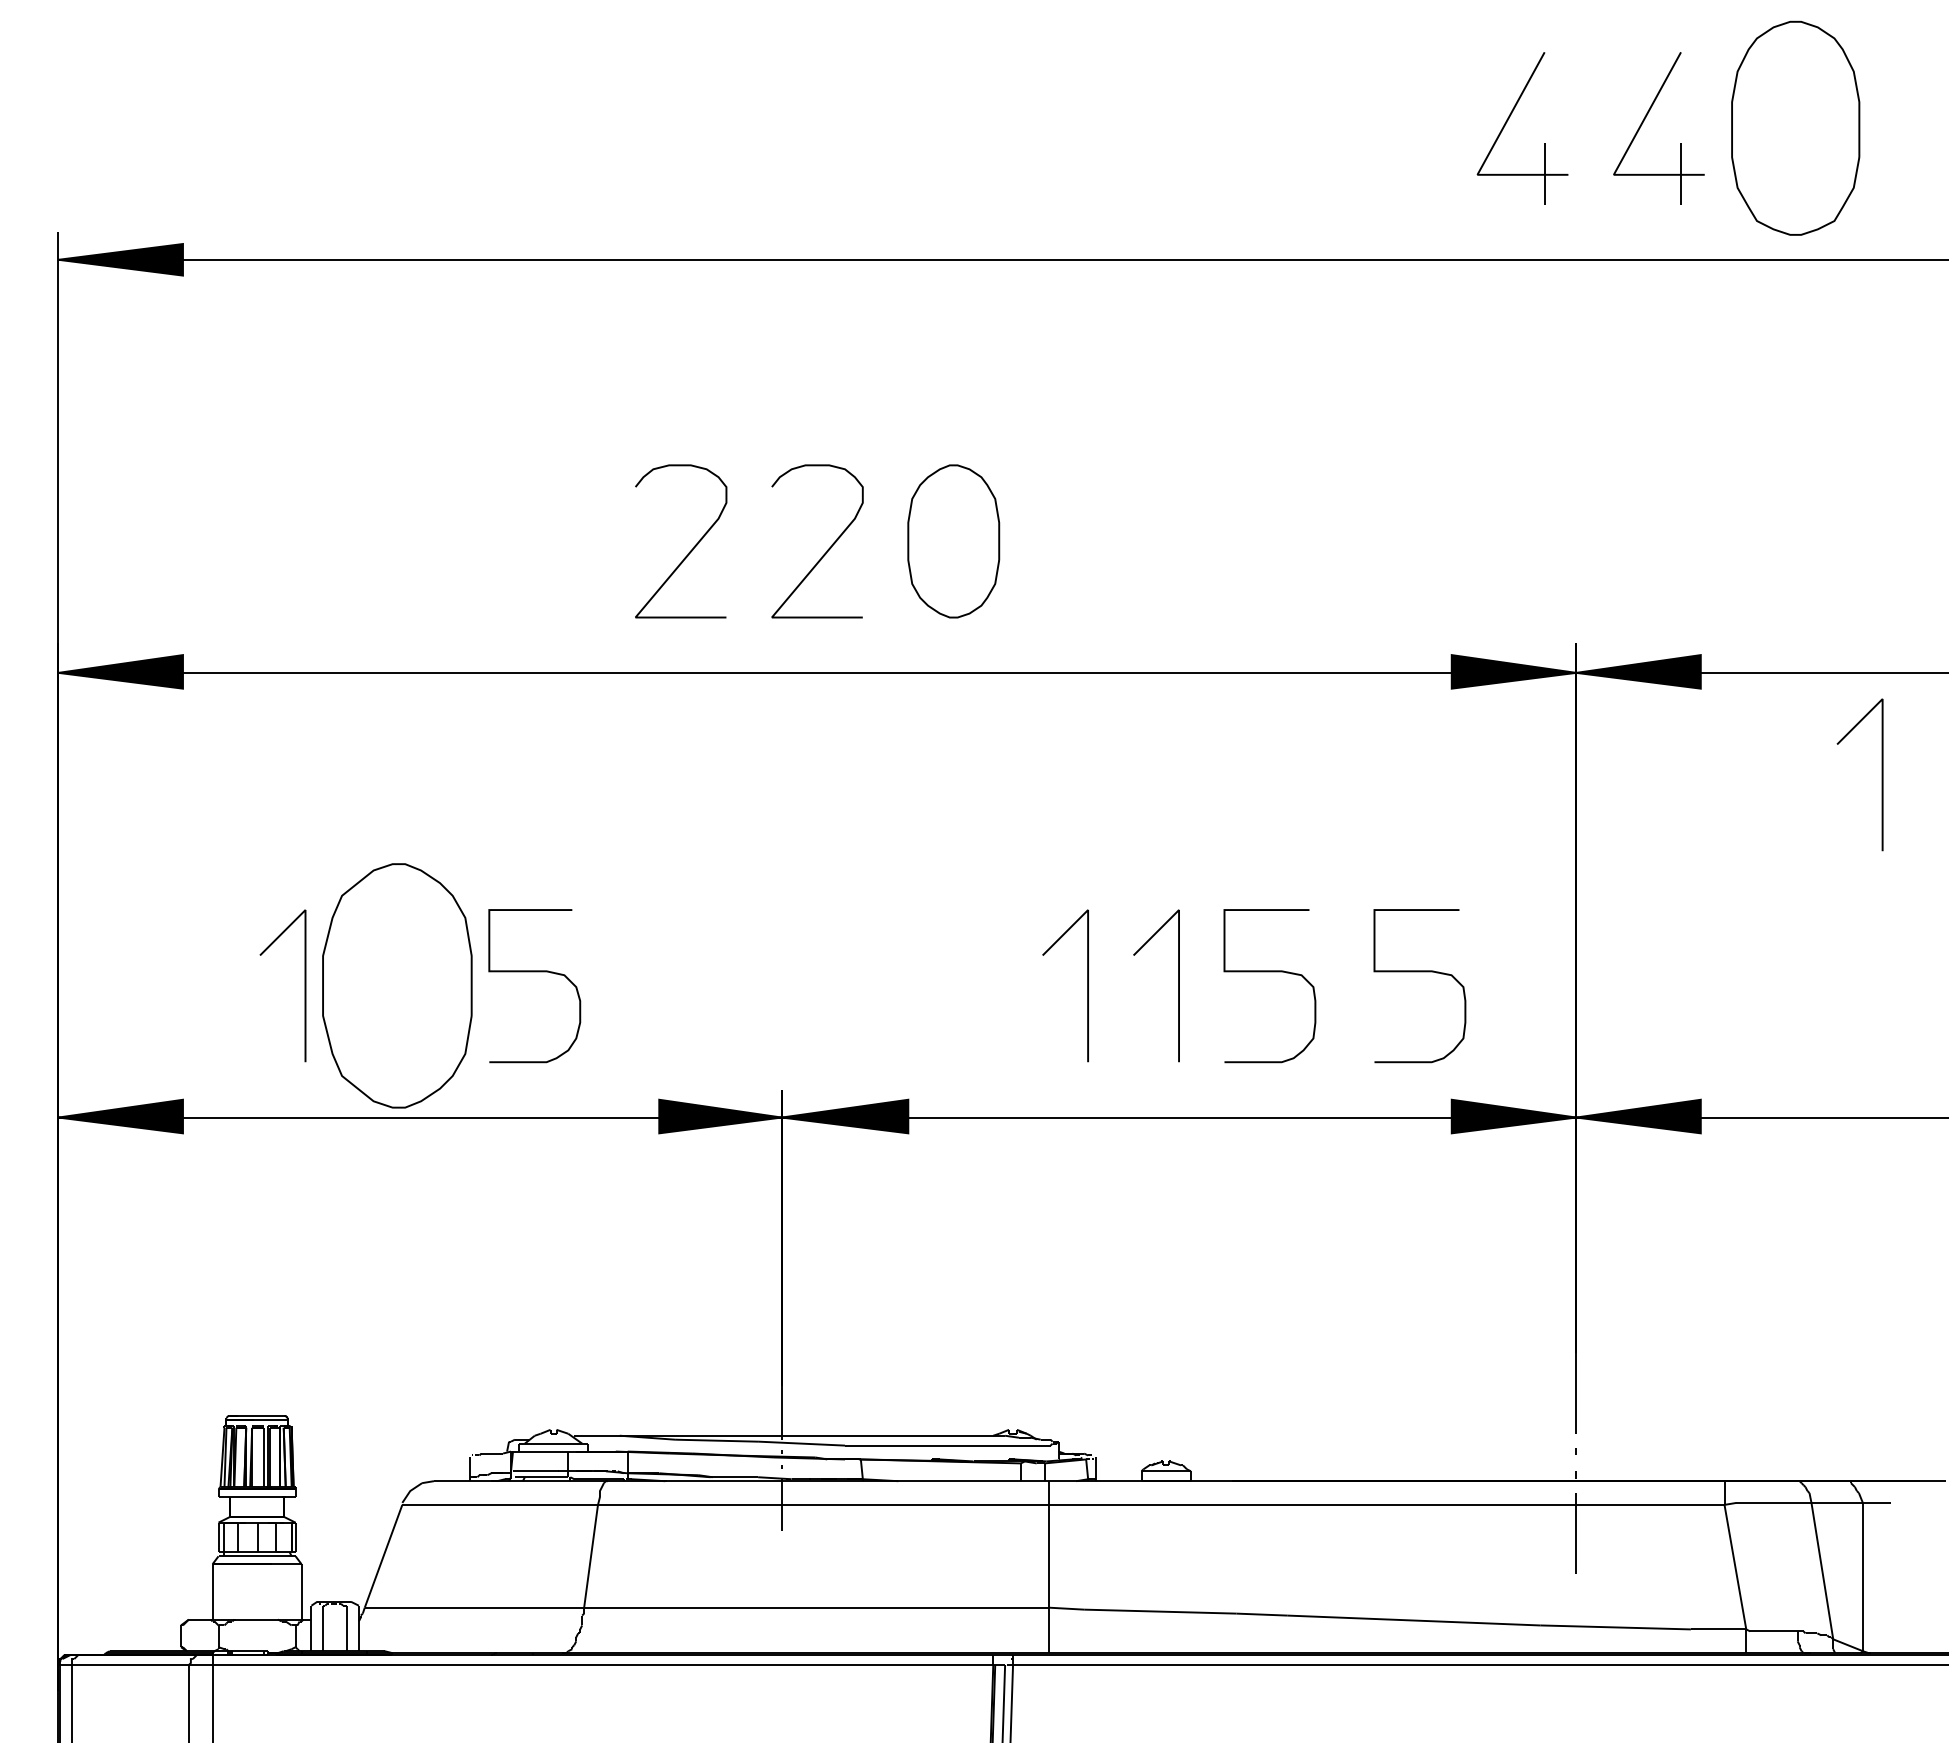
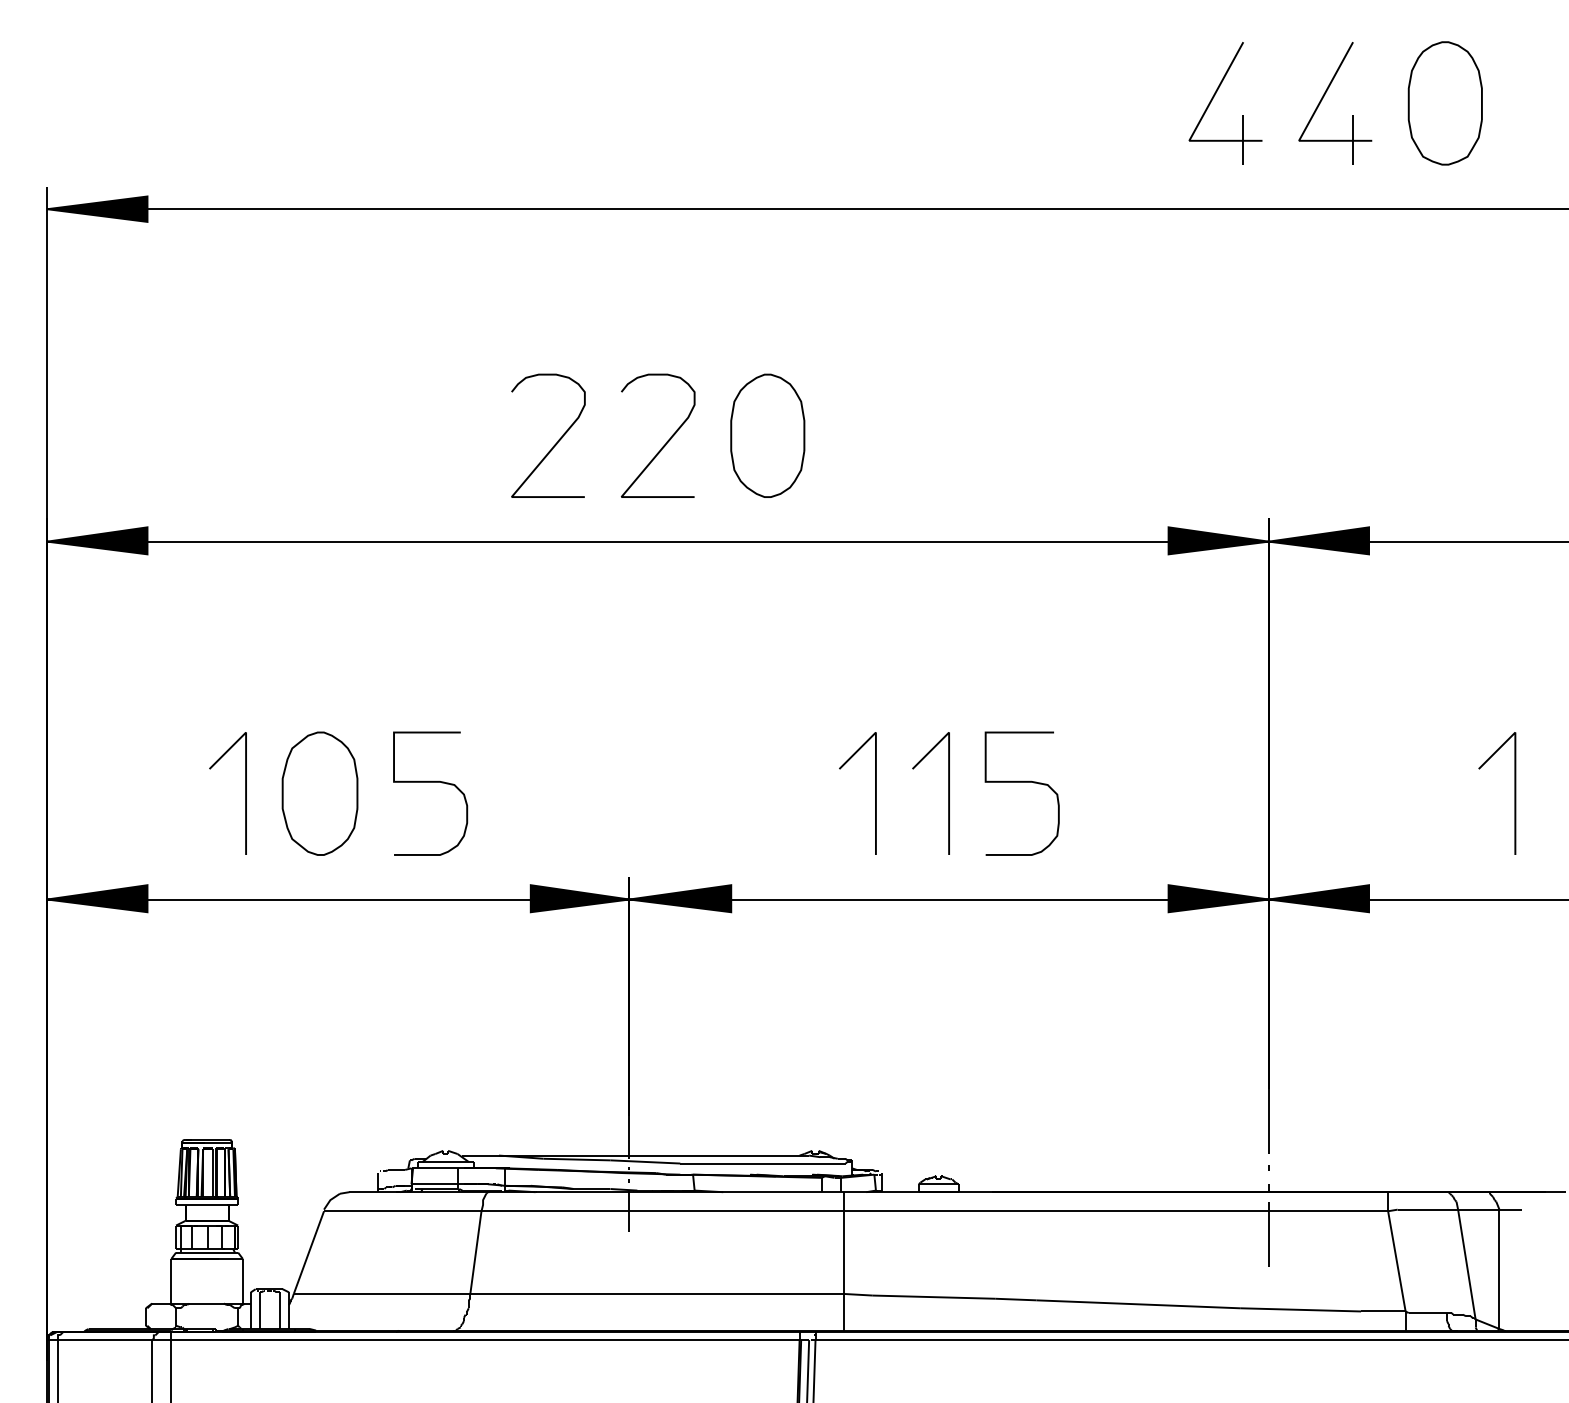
part: (1795, 128) -> (1445, 103), size x0.71
line: (1881, 774) -> (1514, 793), moved
curve: (1419, 972) -> (1142, 782), removed
part: (397, 986) -> (320, 794), size x0.62

